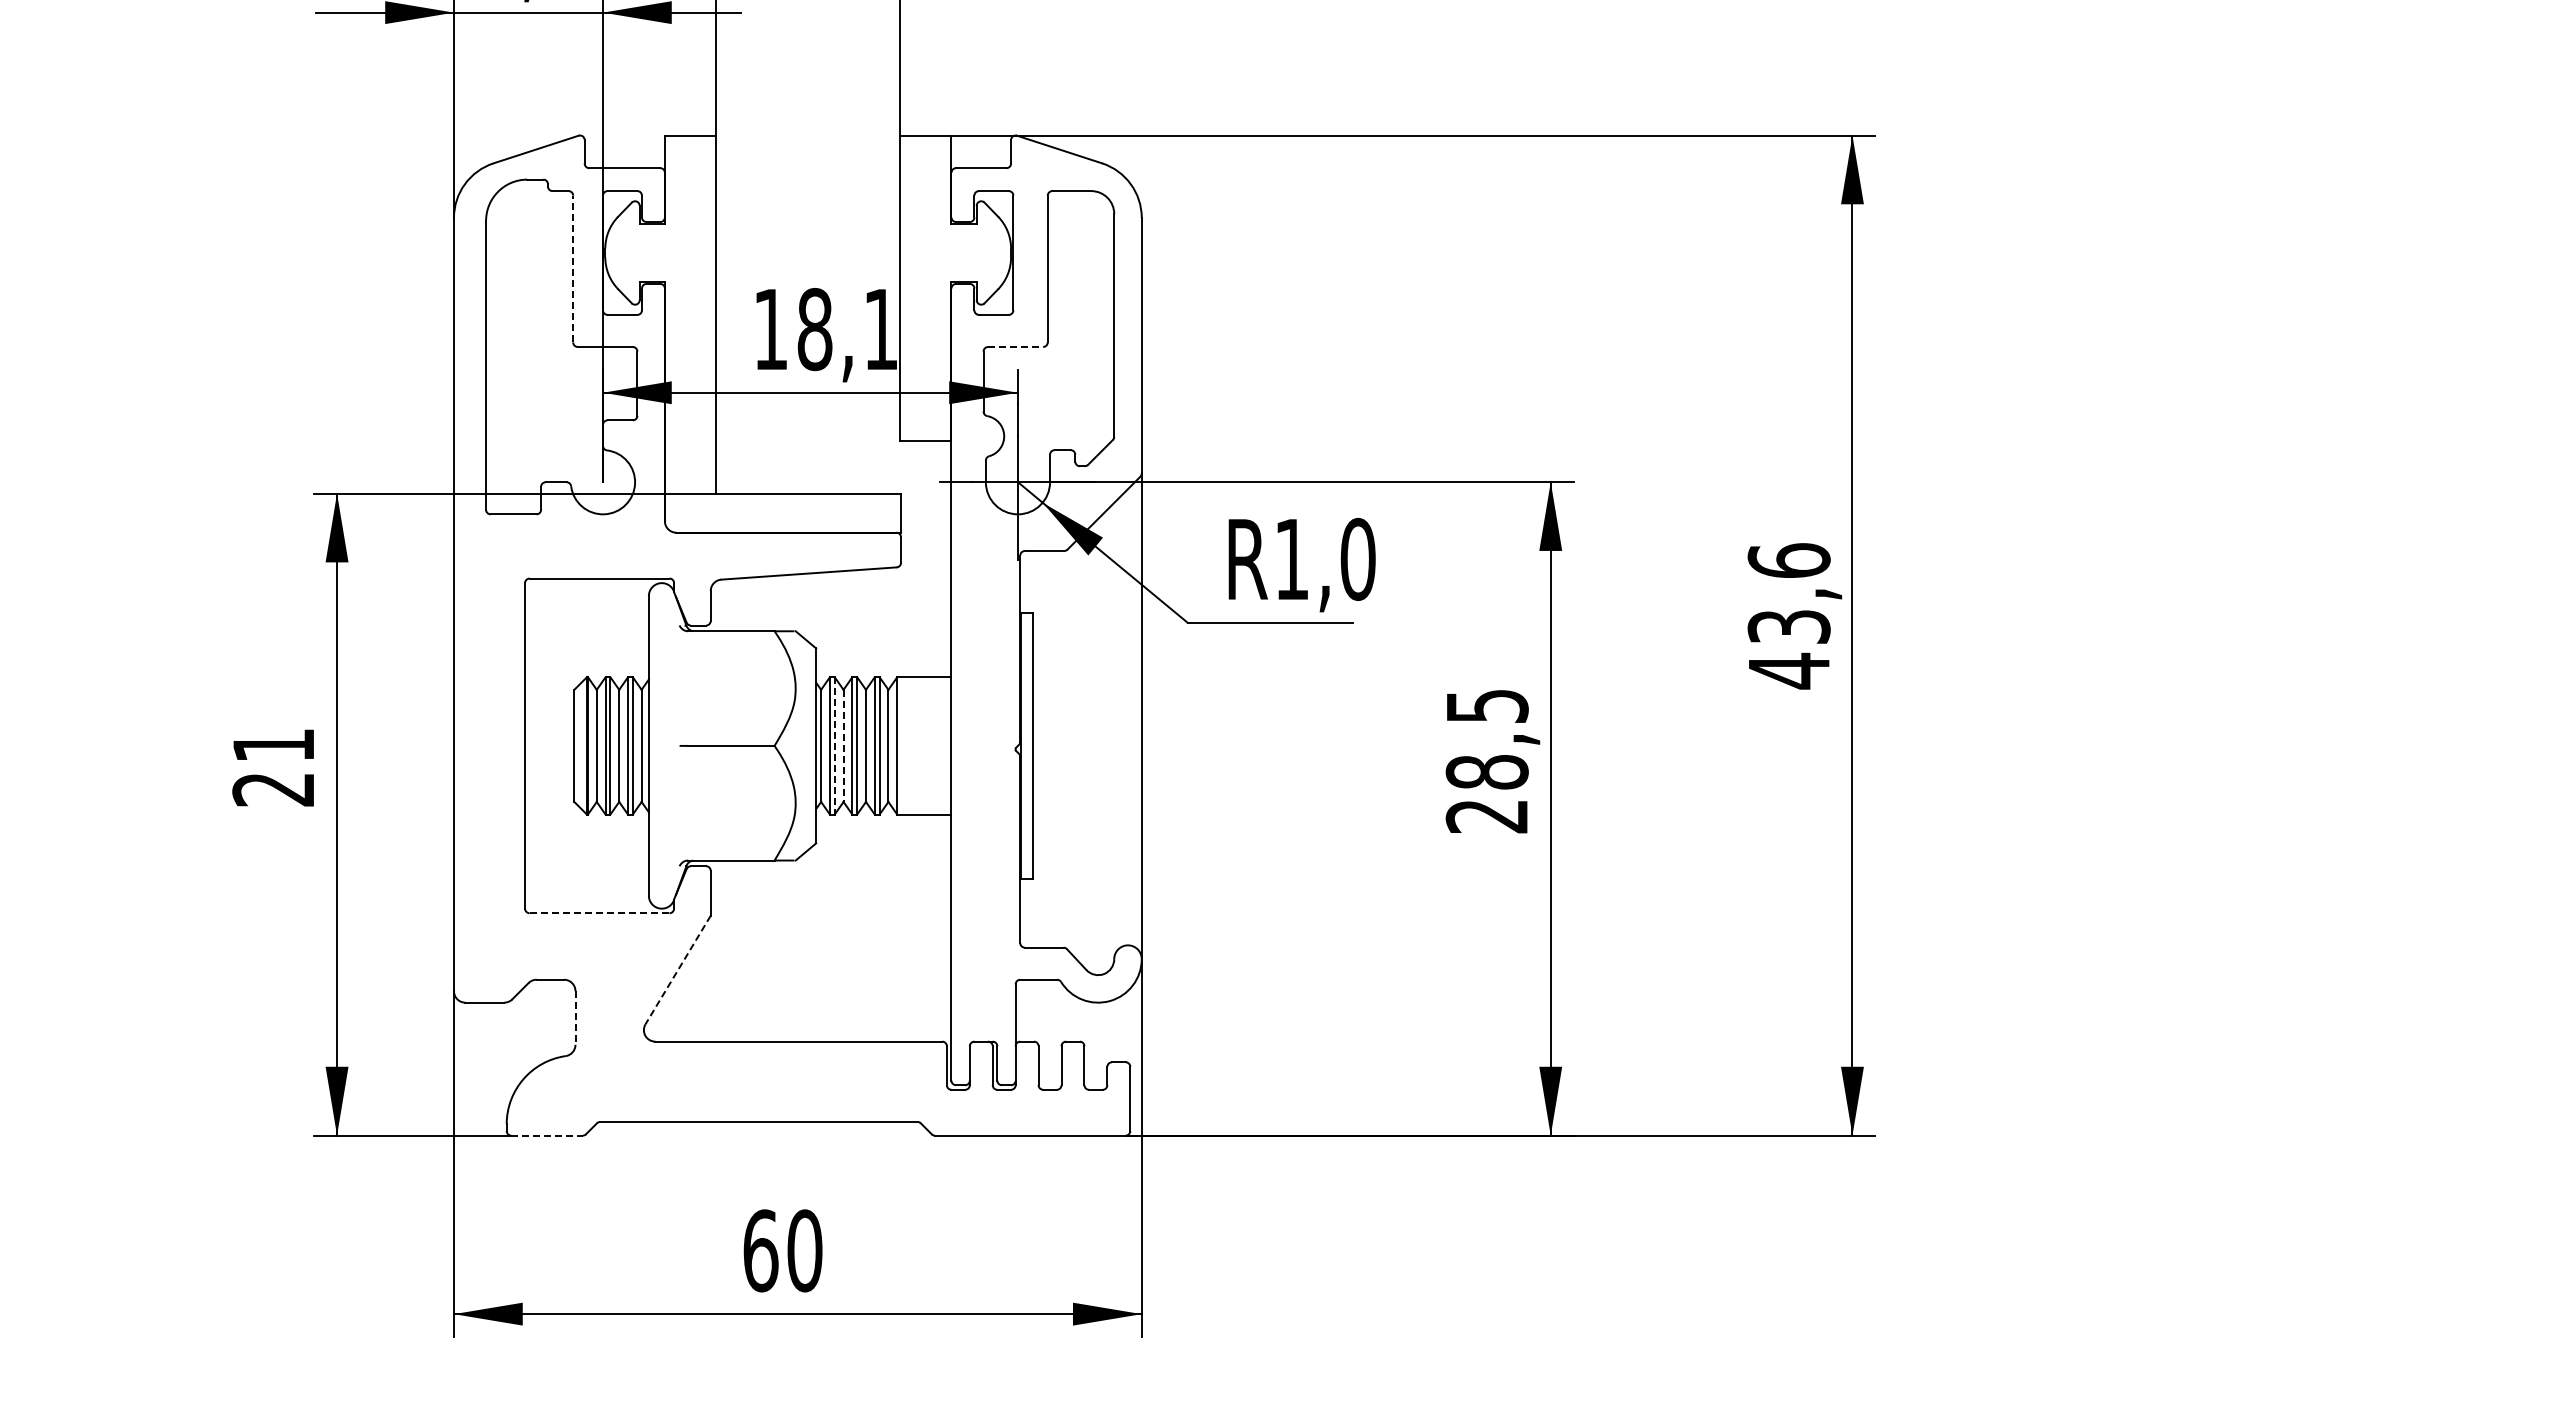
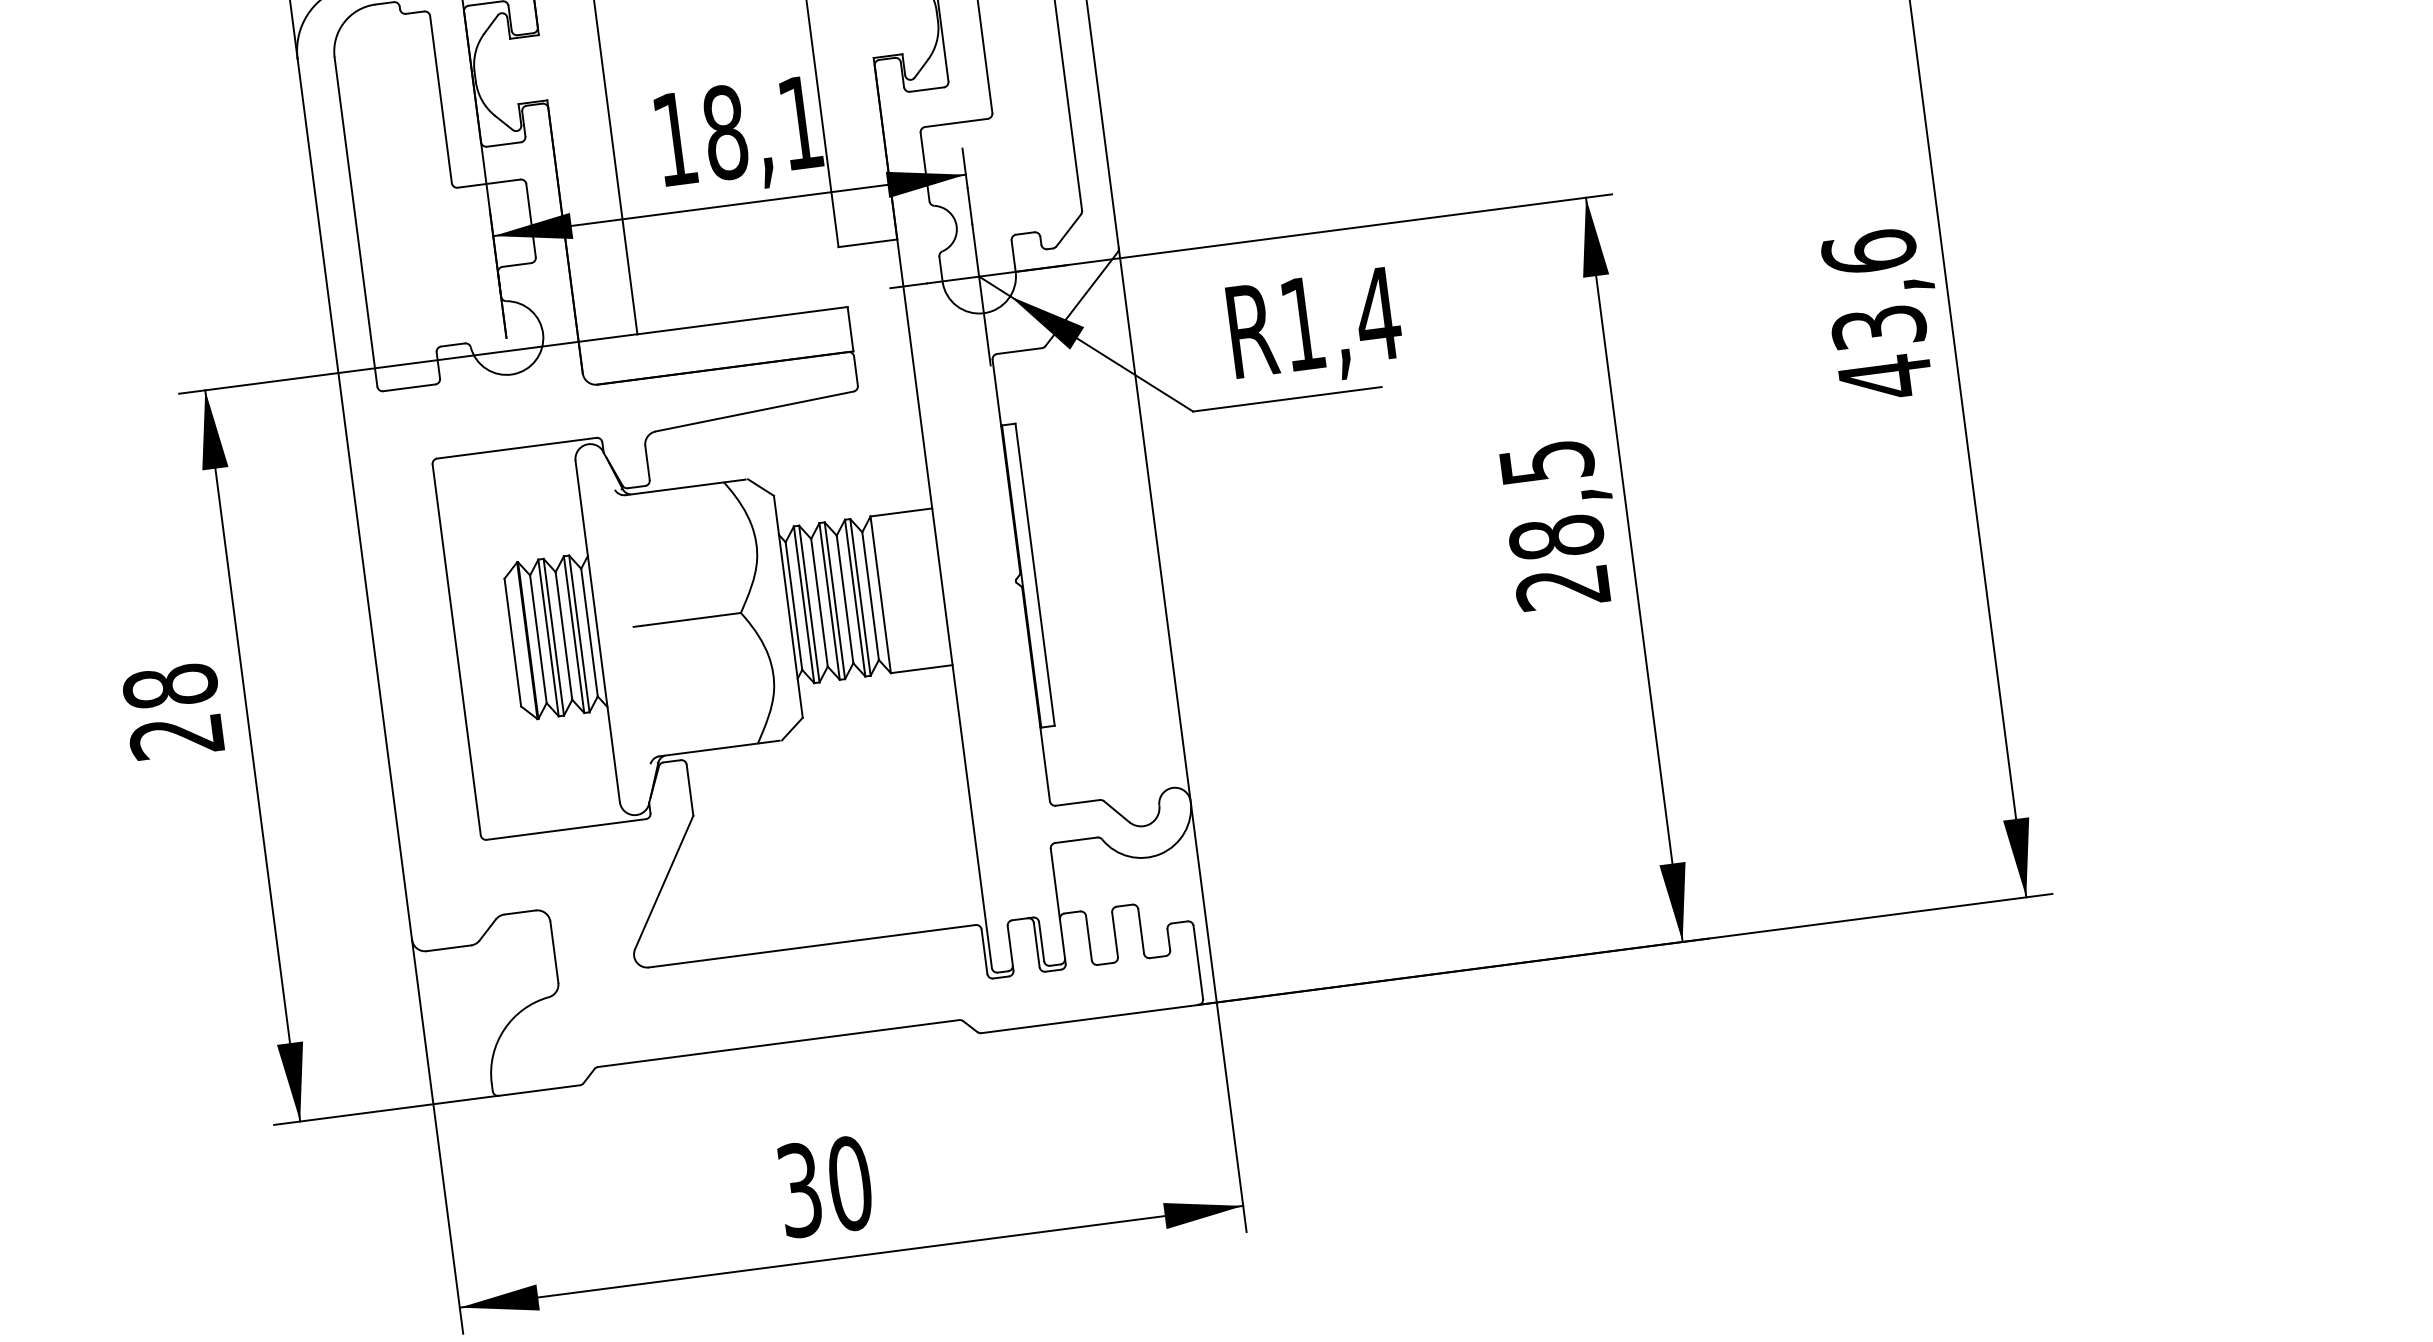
line: (573, 268) -> (441, 98), dashed -> solid
line: (1015, 346) -> (956, 122), dashed -> solid
text: (1357, 558) -> (1377, 313), R1,0 -> R1,4
text: (273, 745) -> (170, 686), 21 -> 28
line: (834, 745) -> (809, 603), dashed -> solid
line: (843, 746) -> (819, 603), dashed -> solid
line: (599, 913) -> (566, 829), dashed -> solid
line: (677, 970) -> (663, 883), dashed -> solid
line: (575, 1017) -> (554, 951), dashed -> solid
line: (547, 1135) -> (539, 1090), dashed -> solid
text: (760, 1250) -> (799, 1189), 60 -> 30

